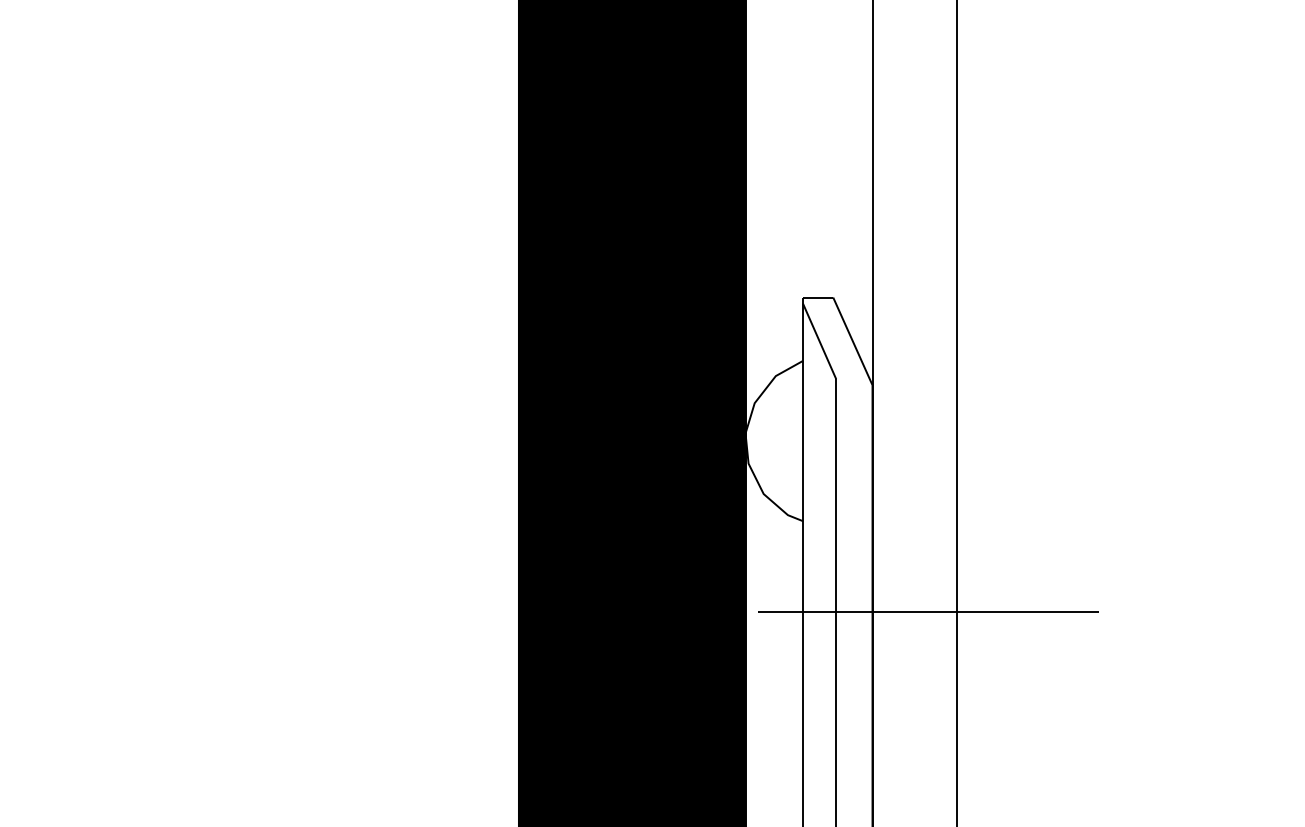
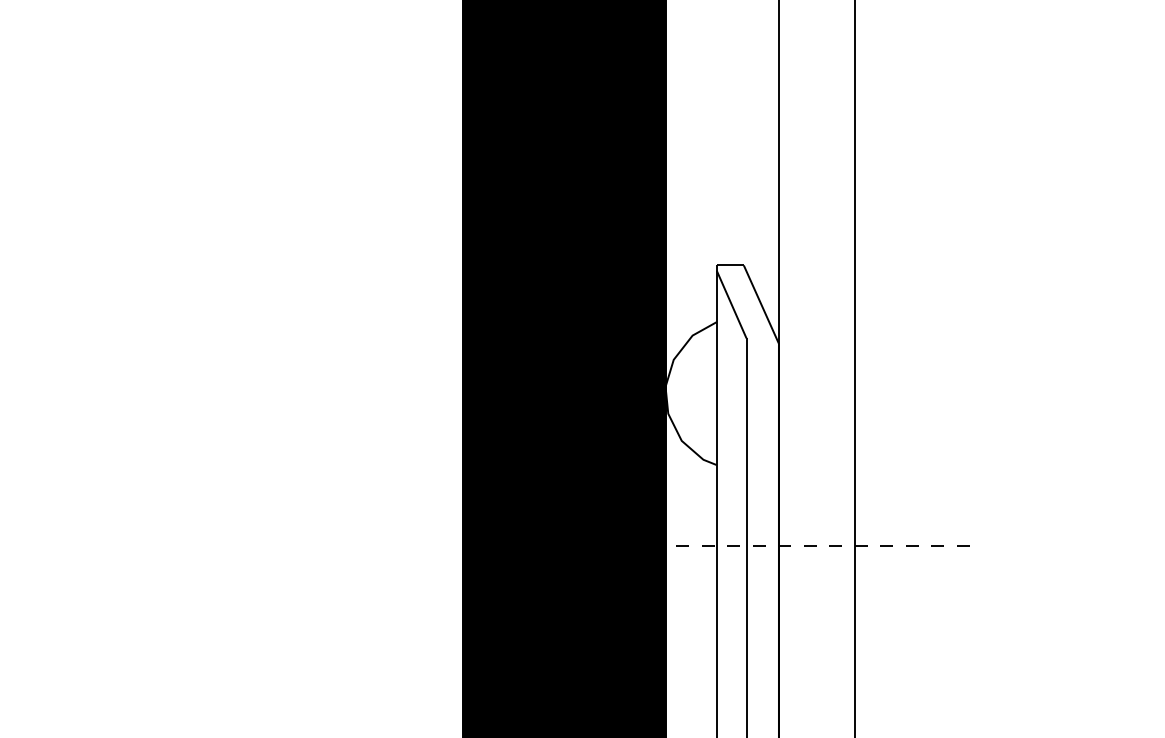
line: (929, 612) -> (829, 546), solid -> dashed

